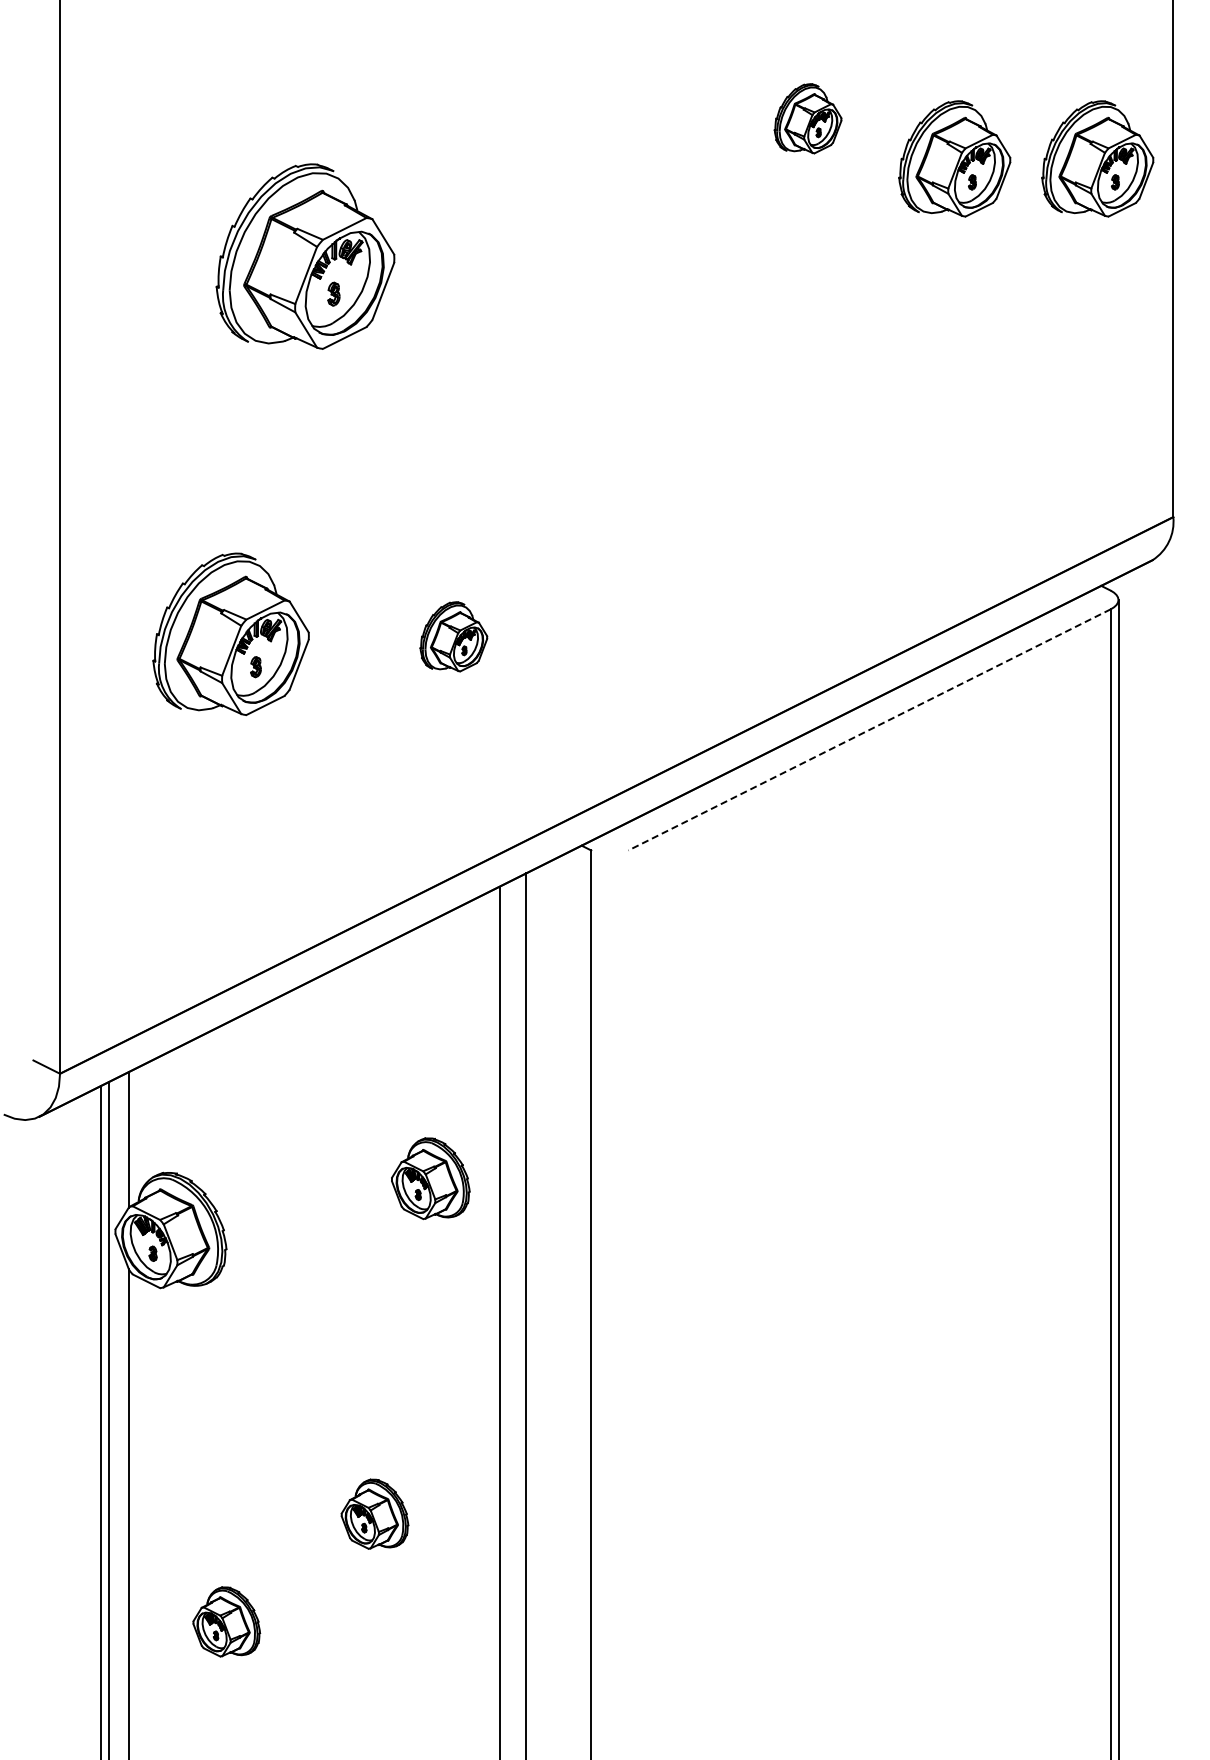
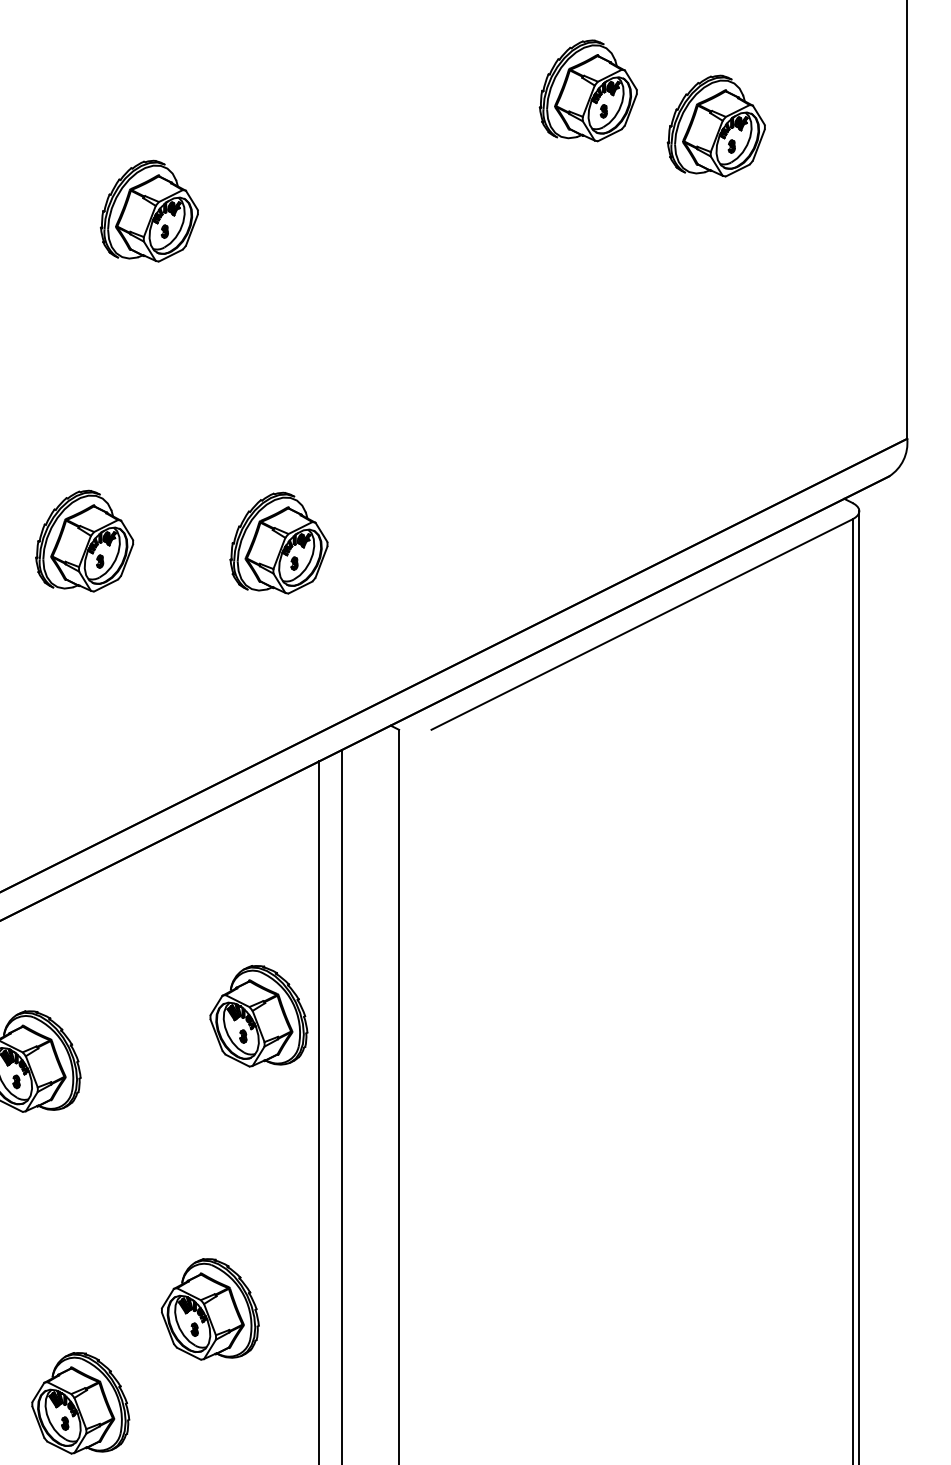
part: (807, 118) -> (587, 90), size x1.67
part: (1097, 158) -> (841, 125), removed
part: (304, 255) -> (148, 210), size x0.62
part: (230, 634) -> (84, 541), size x0.71
part: (453, 636) -> (278, 543), size x1.67
line: (869, 729) -> (641, 624), dashed -> solid
part: (430, 1178) -> (258, 1016), size x1.43
part: (374, 1513) -> (209, 1308), size x1.67
part: (226, 1621) -> (80, 1402), size x1.67

